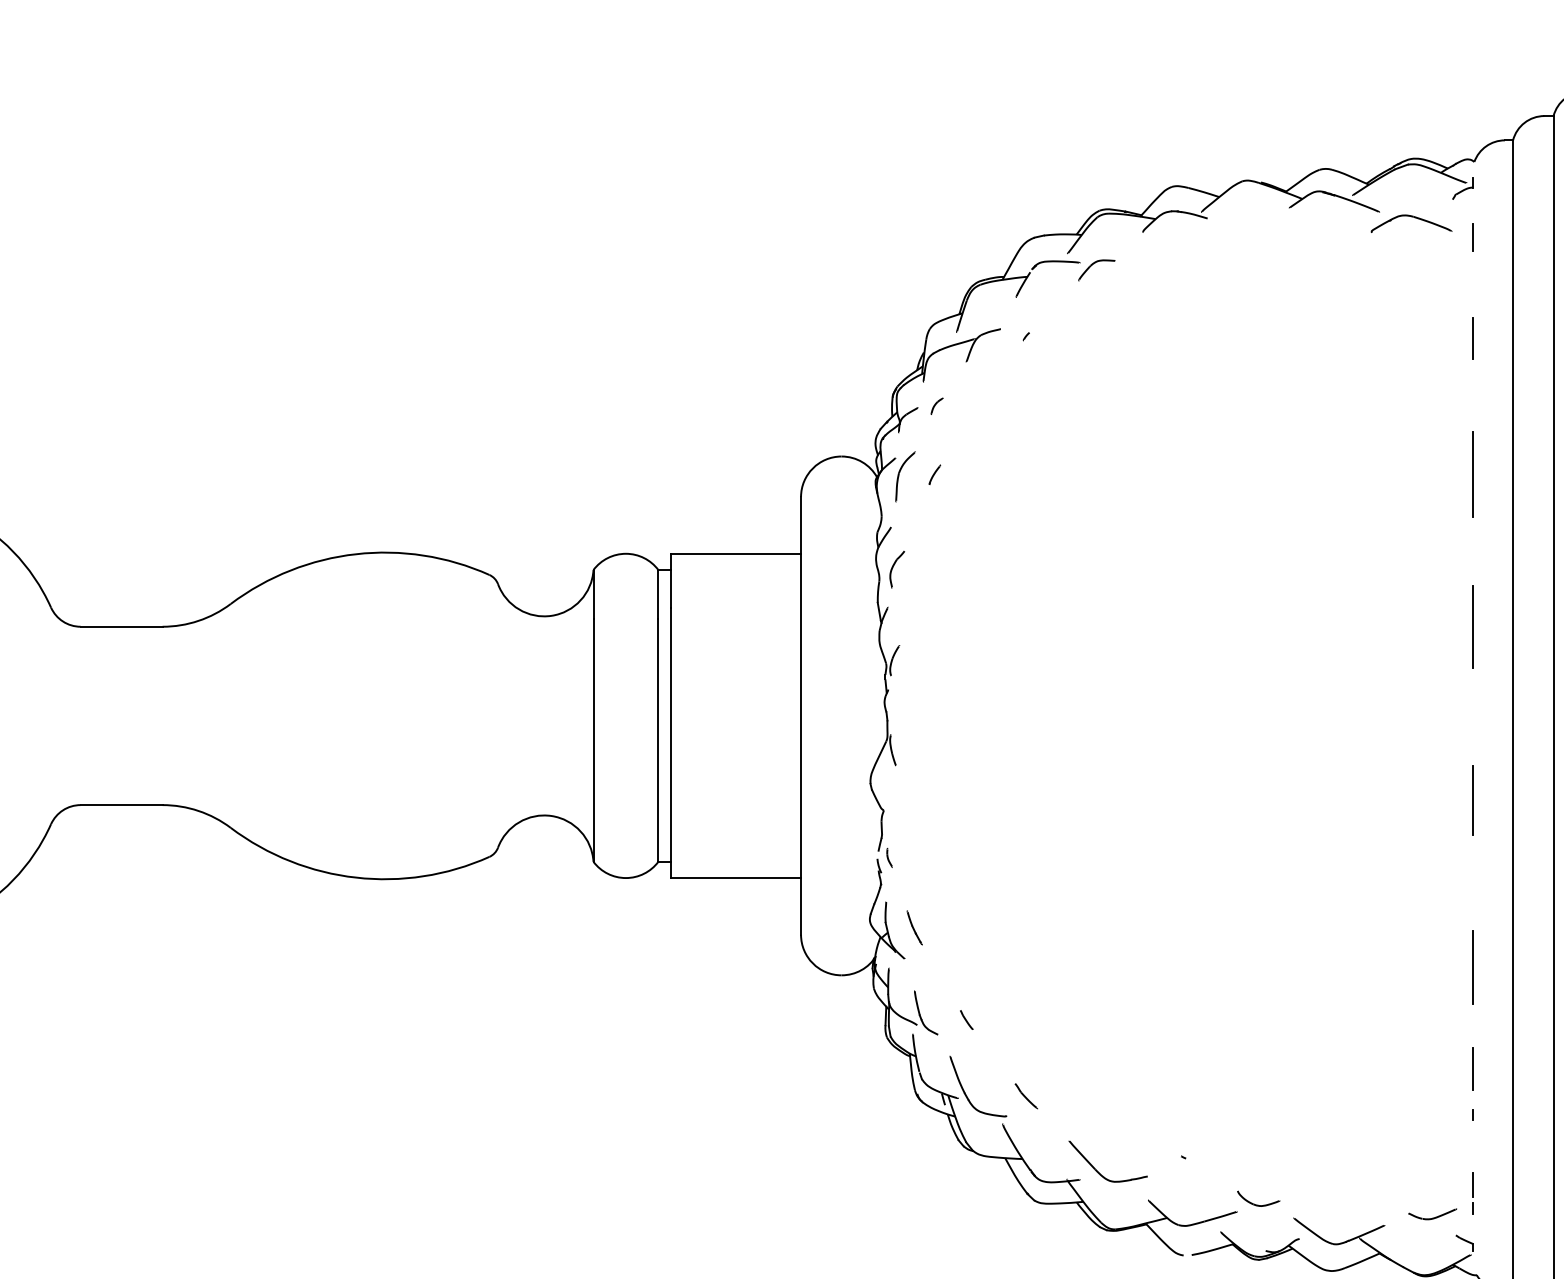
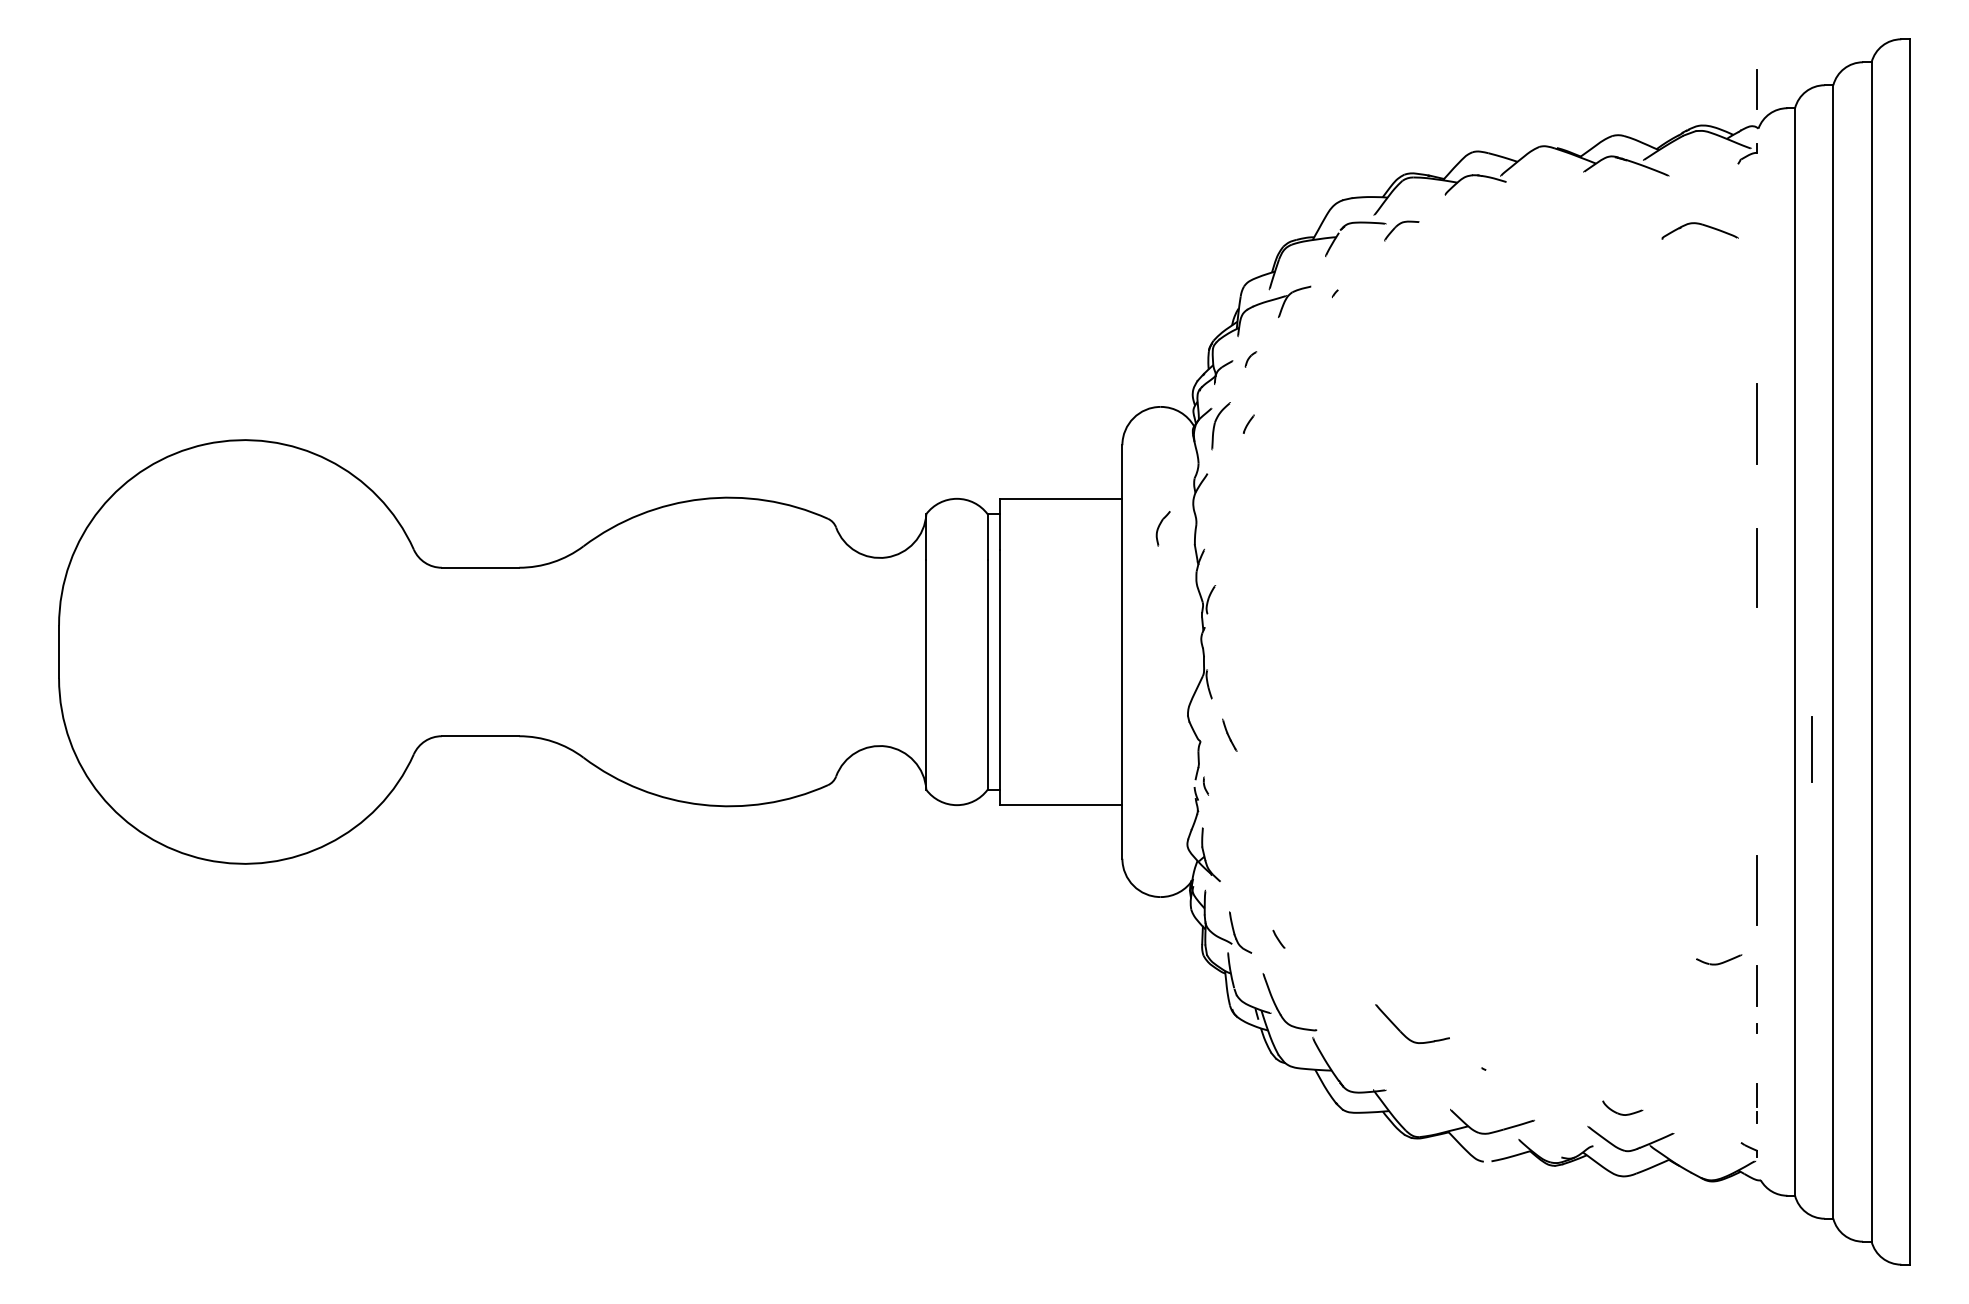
part: (1410, 223) -> (1699, 230), moved
line: (1472, 236) -> (1756, 199), removed
line: (1472, 338) -> (1756, 89), moved
part: (896, 569) -> (1162, 528), moved
line: (1472, 800) -> (1811, 749), moved
part: (914, 927) -> (1229, 734), moved
part: (1026, 1096) -> (1335, 1011), removed
part: (1097, 1170) -> (1402, 1032), moved
part: (1258, 1198) -> (1622, 1107), moved
part: (1433, 1213) -> (1719, 959), moved

